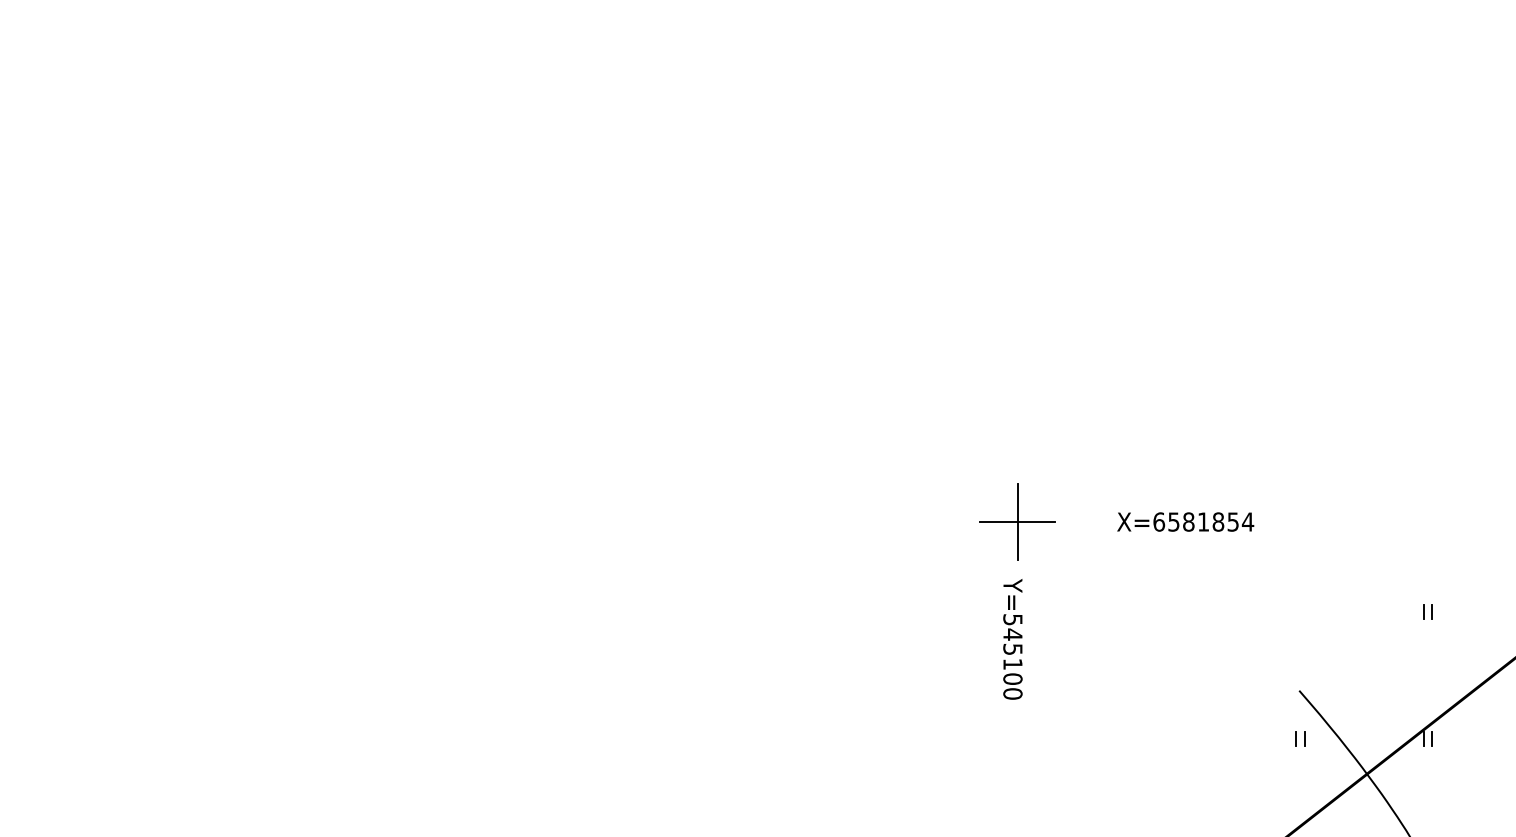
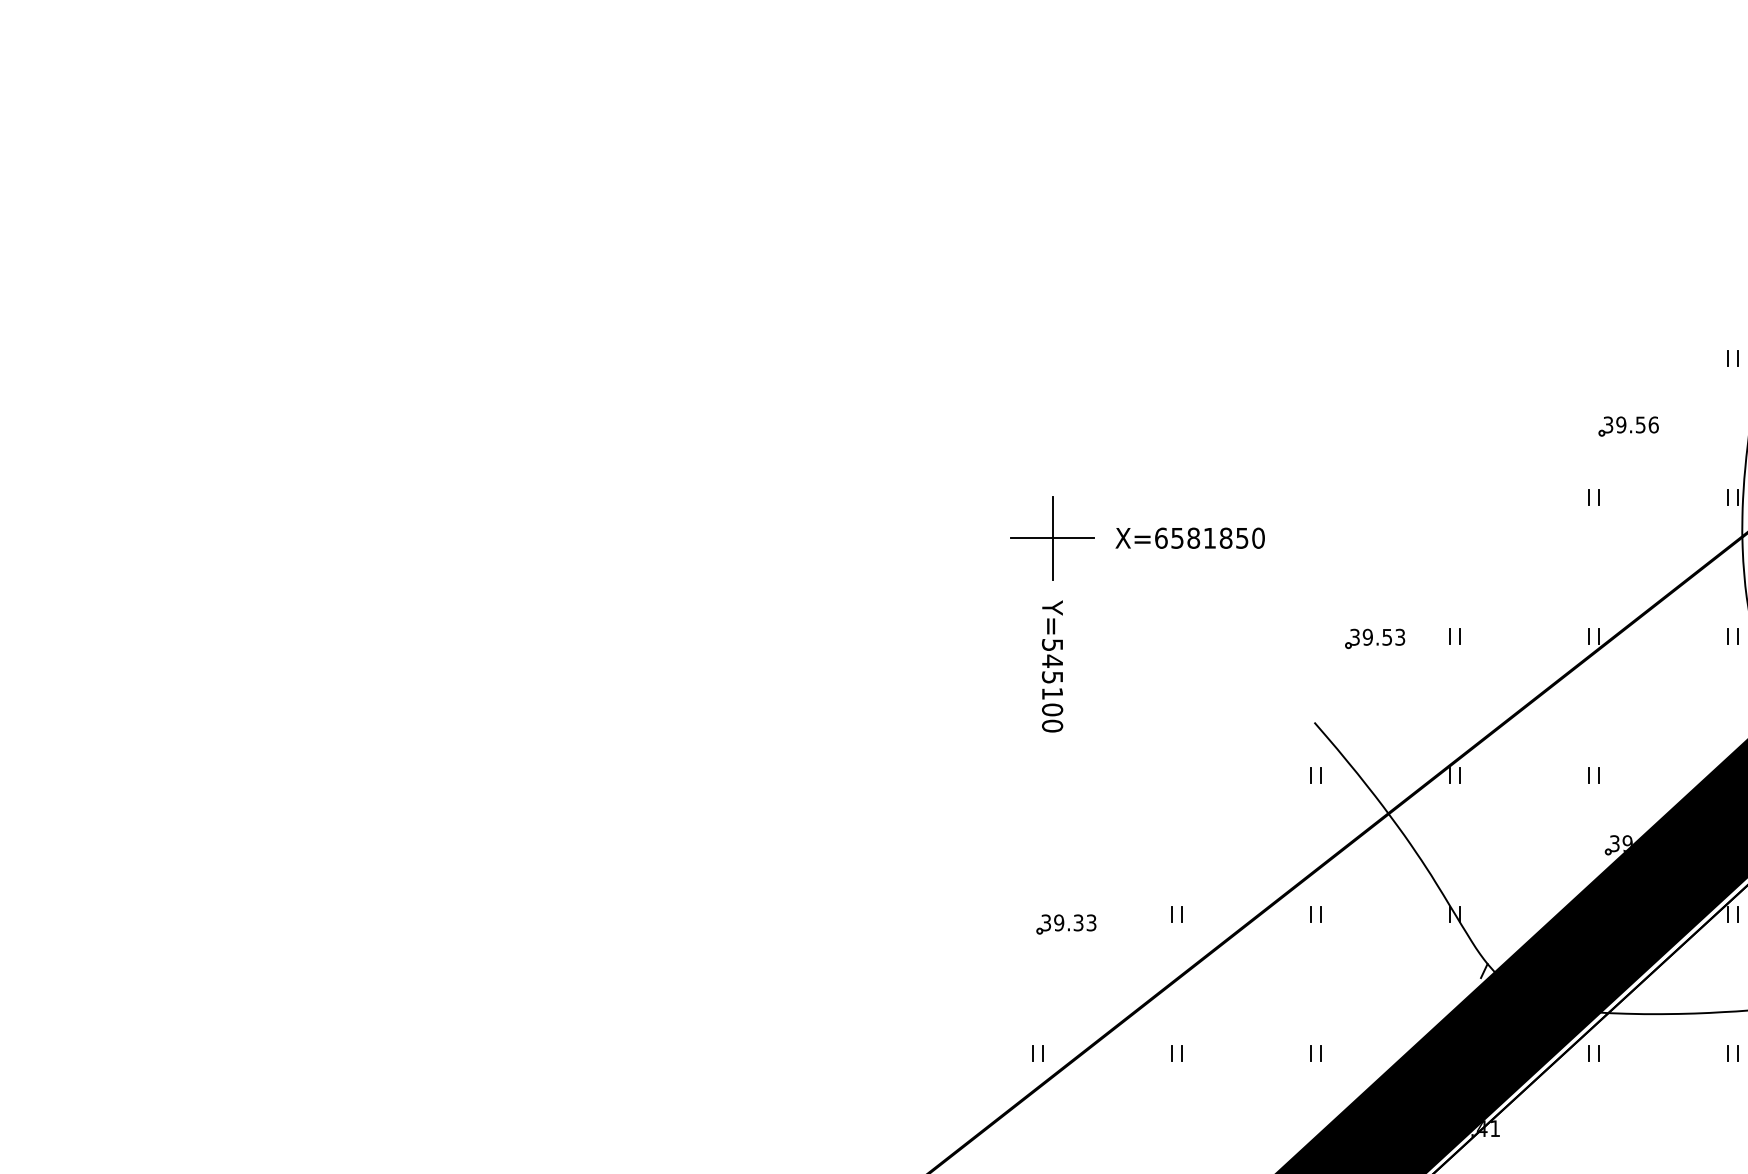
text: (1248, 521) -> (1258, 537), X=6581854 -> X=6581850
part: (1017, 522) -> (1052, 538), moved
part: (1355, 613) -> (1375, 638), added
text: (1012, 639) -> (1052, 666), moved

